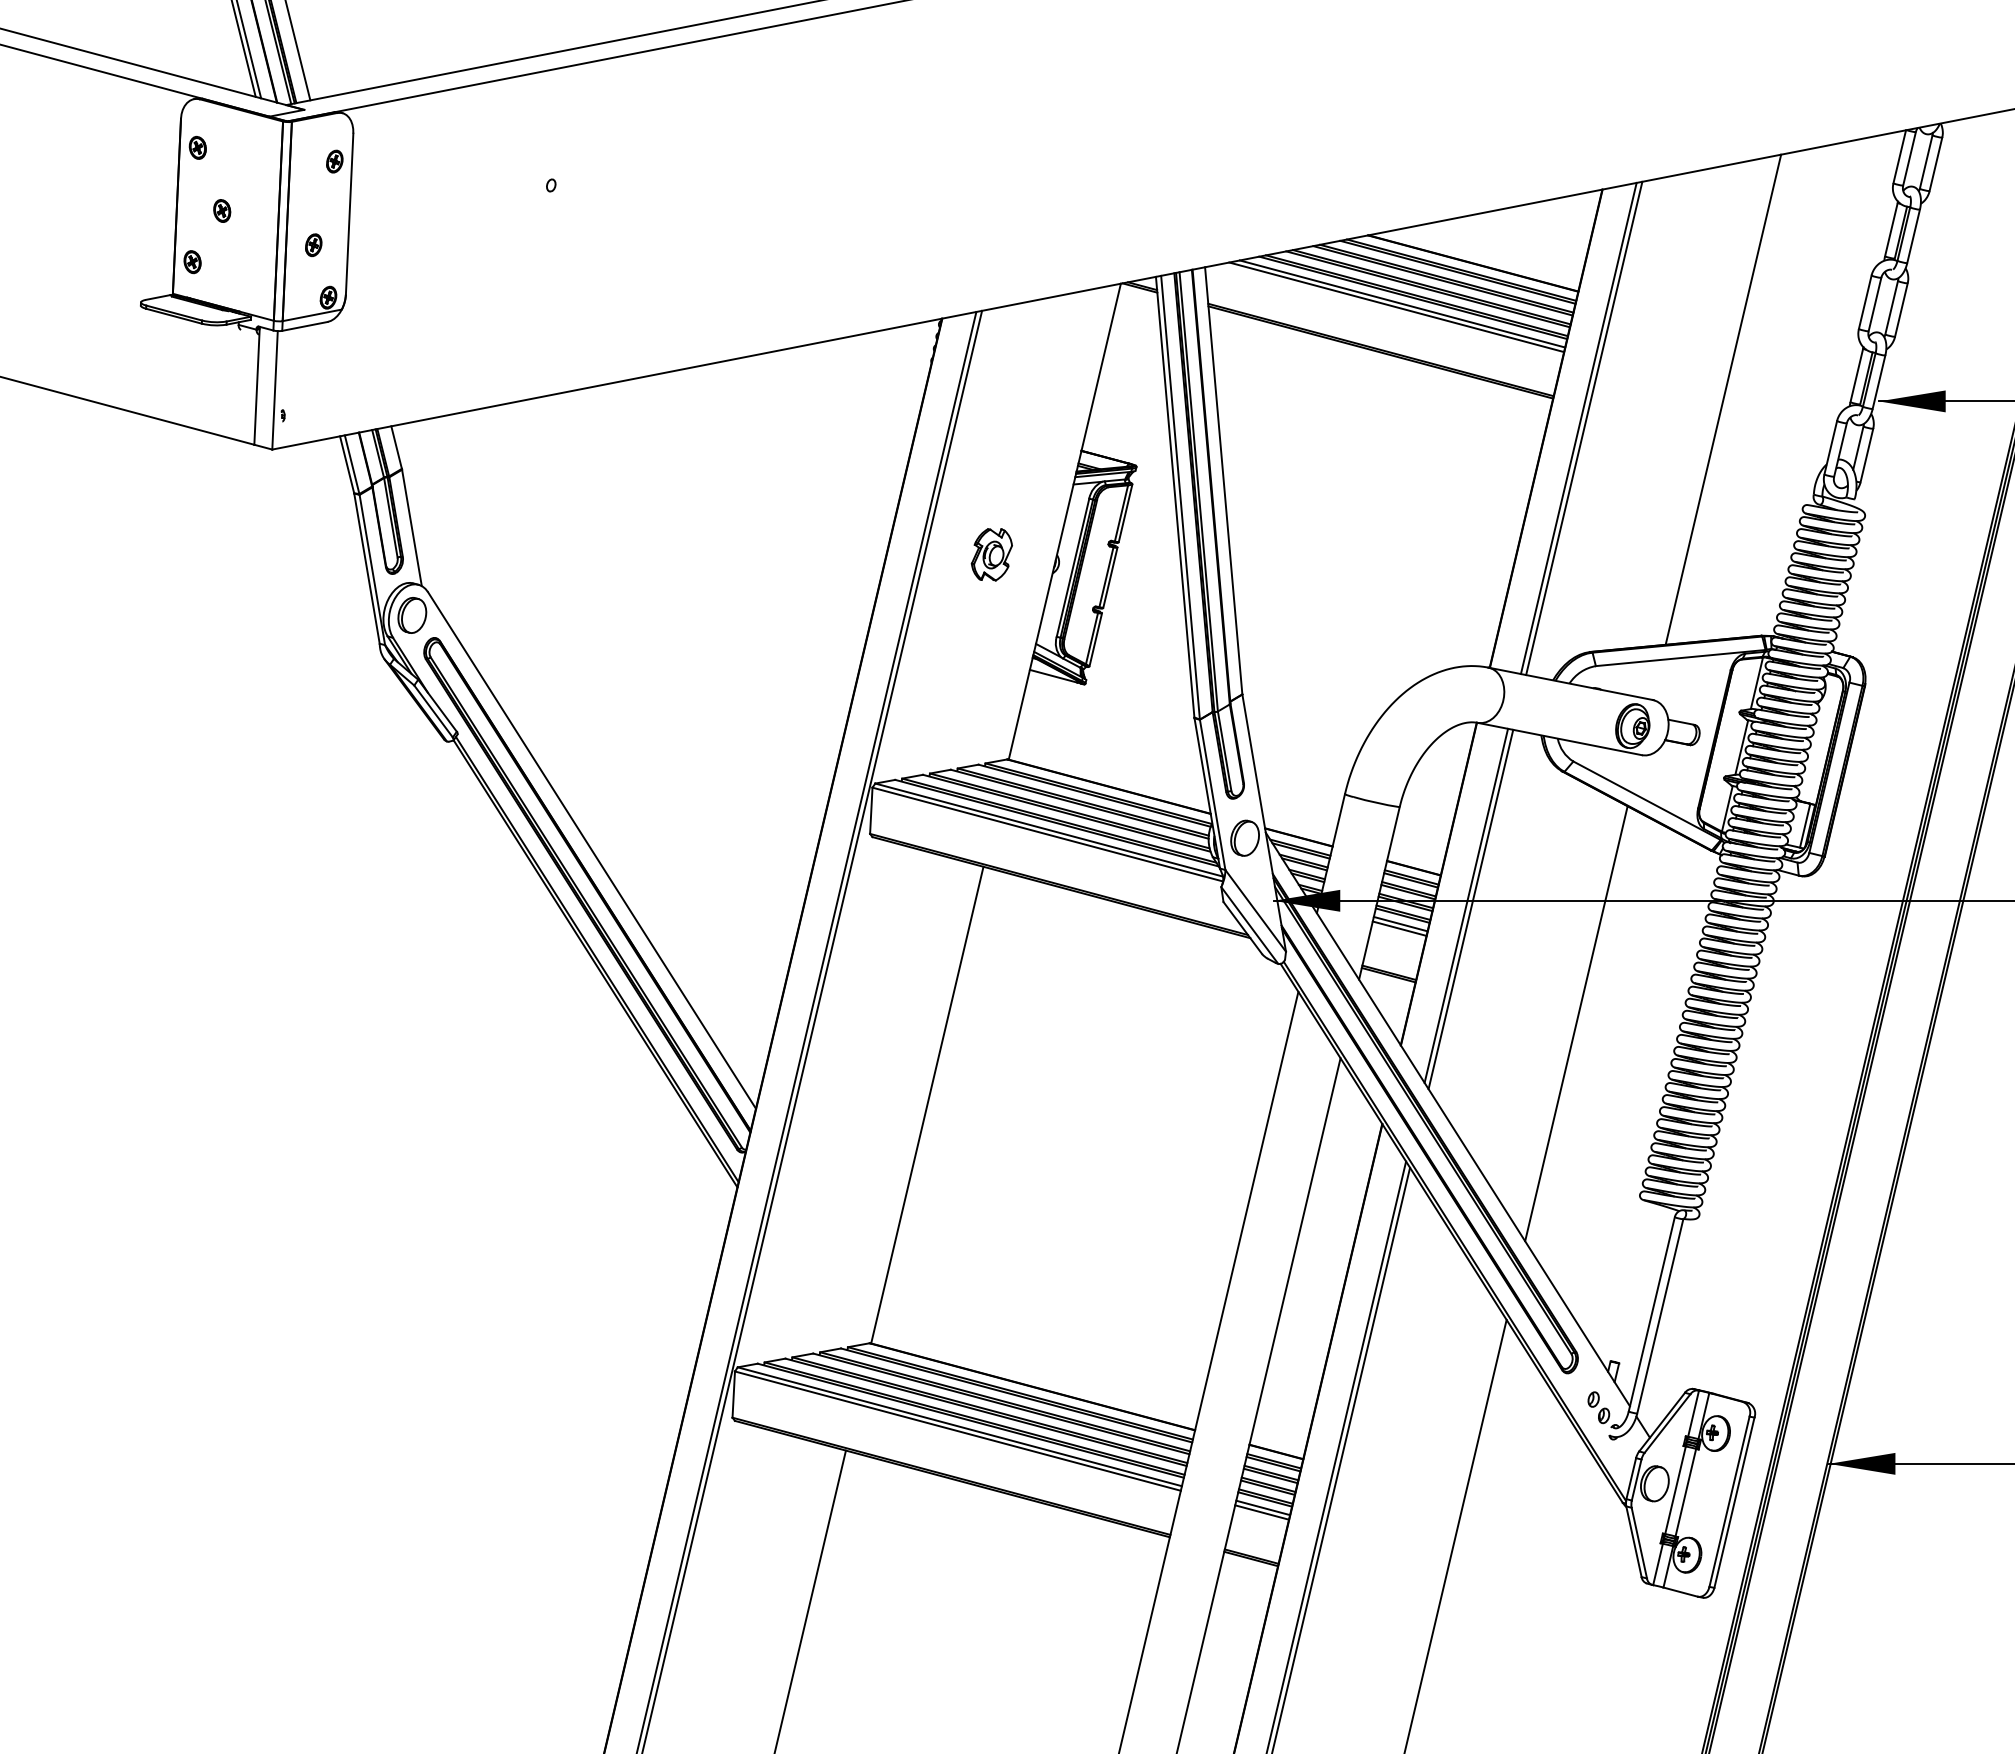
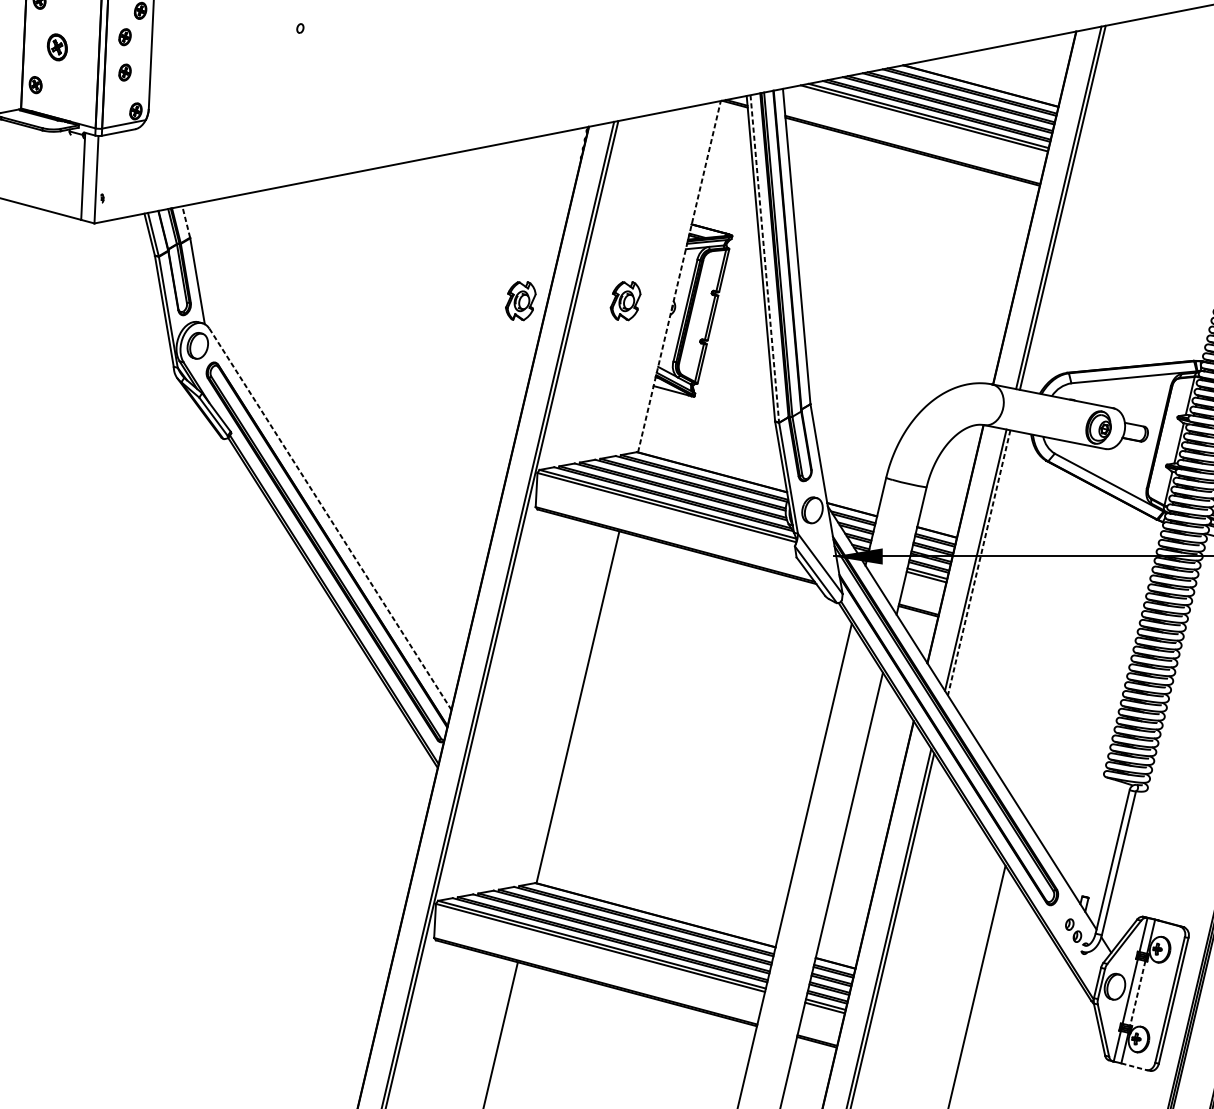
part: (313, 197) -> (124, 37), added
part: (222, 210) -> (57, 46), size x1.6
line: (1723, 399) -> (1165, 186), removed
line: (396, 447) -> (186, 221), solid -> dashed
line: (1180, 497) -> (764, 258), solid -> dashed
line: (1064, 521) -> (679, 276), solid -> dashed
part: (849, 554) -> (520, 300), added
line: (591, 850) -> (330, 519), solid -> dashed
line: (1470, 909) -> (978, 562), solid -> dashed
line: (1576, 1023) -> (1057, 647), removed
line: (1685, 1492) -> (1137, 993), solid -> dashed
line: (1680, 1592) -> (1133, 1067), solid -> dashed

